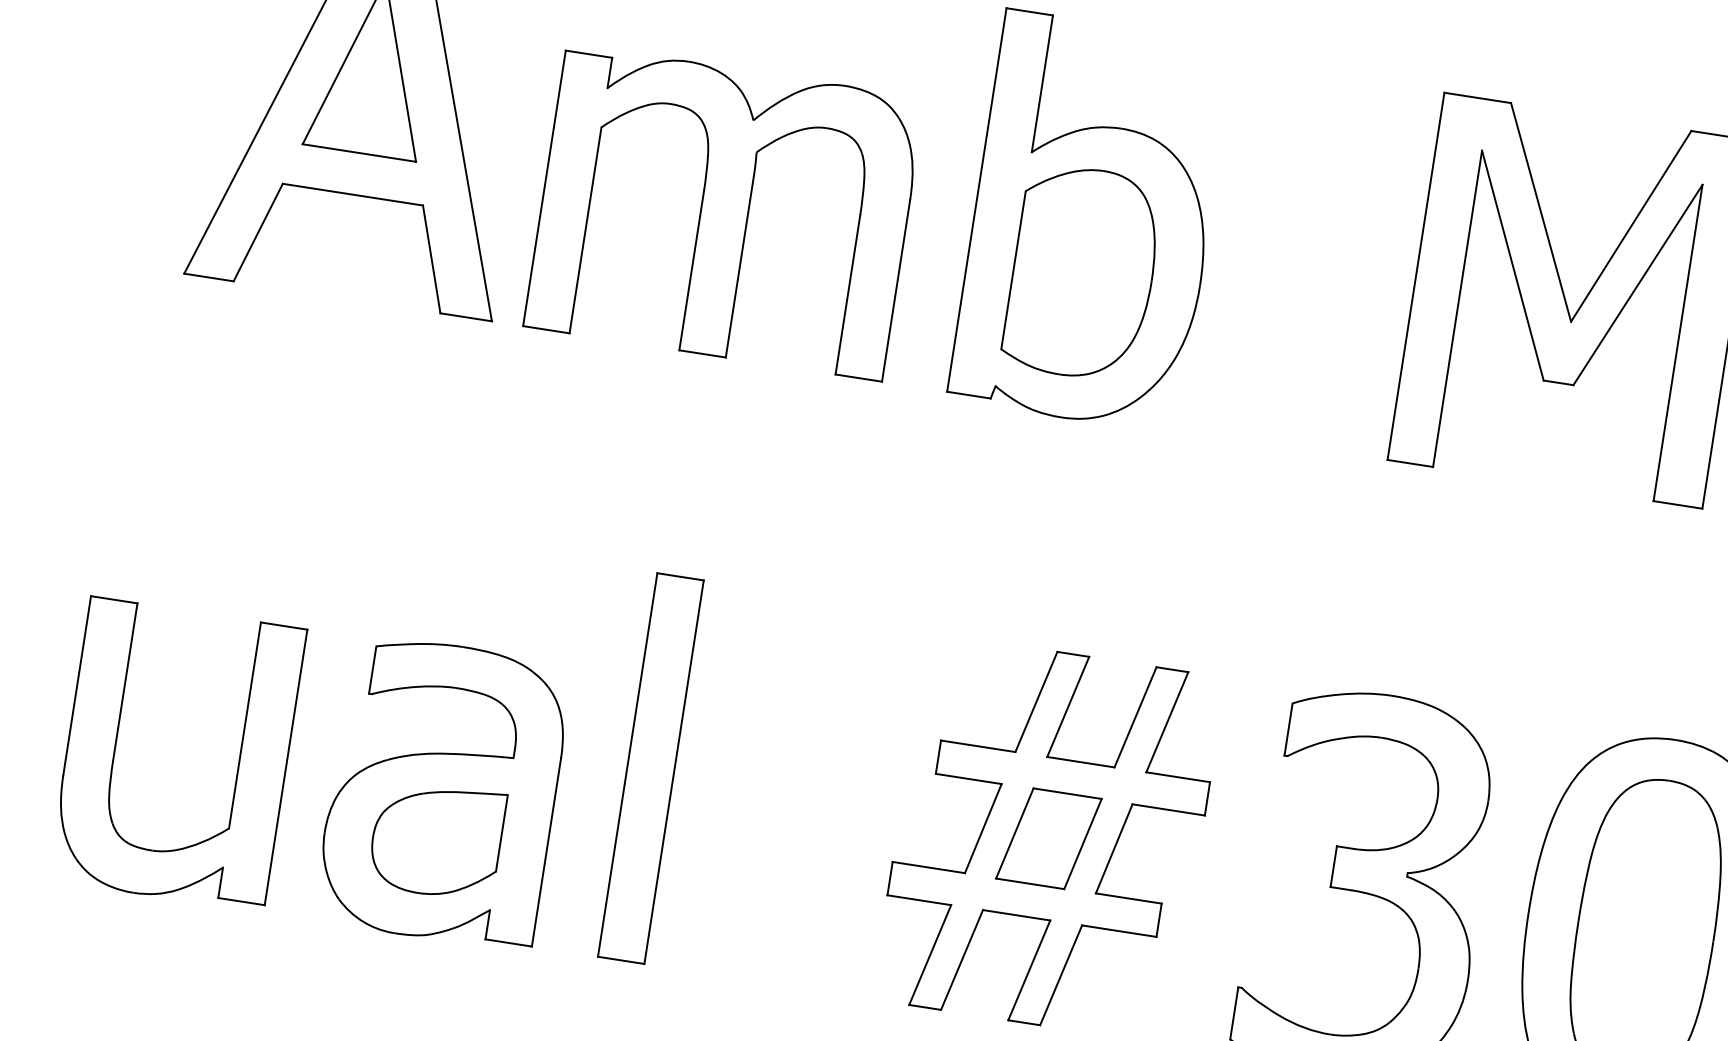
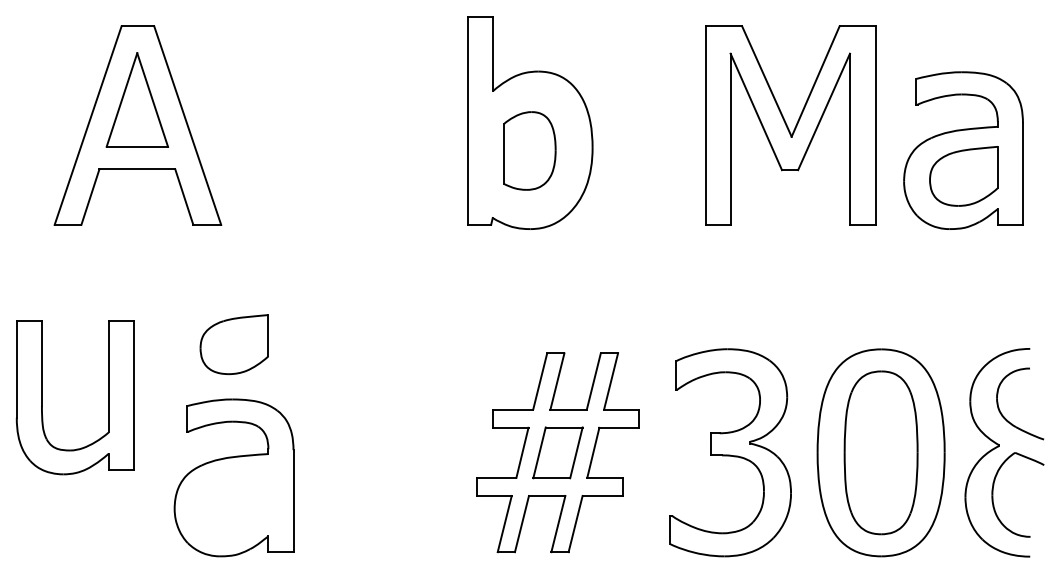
part: (725, 210) -> (335, 147), removed
part: (1082, 271) -> (529, 150), size x0.7
part: (116, 744) -> (42, 397), moved
part: (650, 768) -> (341, 448), removed
part: (434, 839) -> (233, 344), moved

